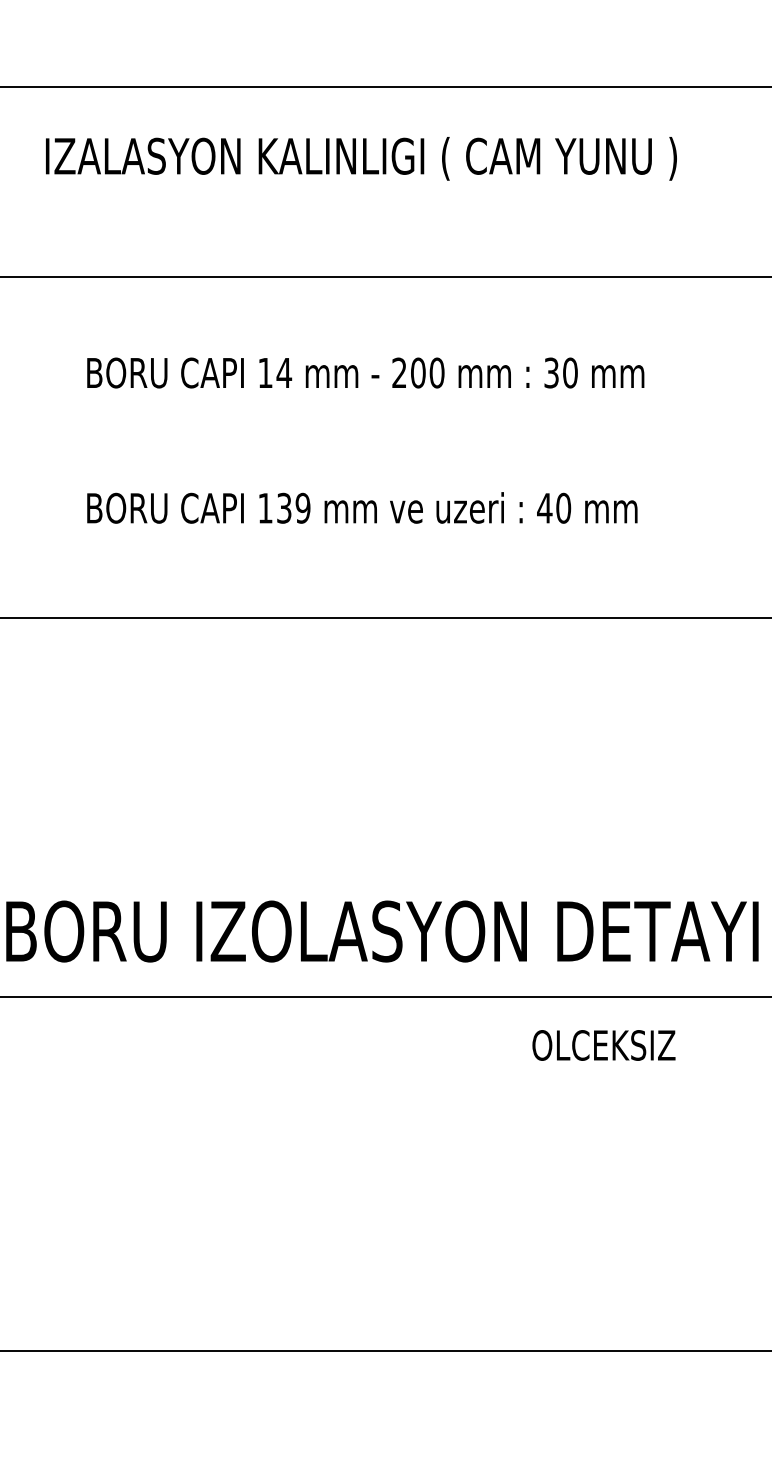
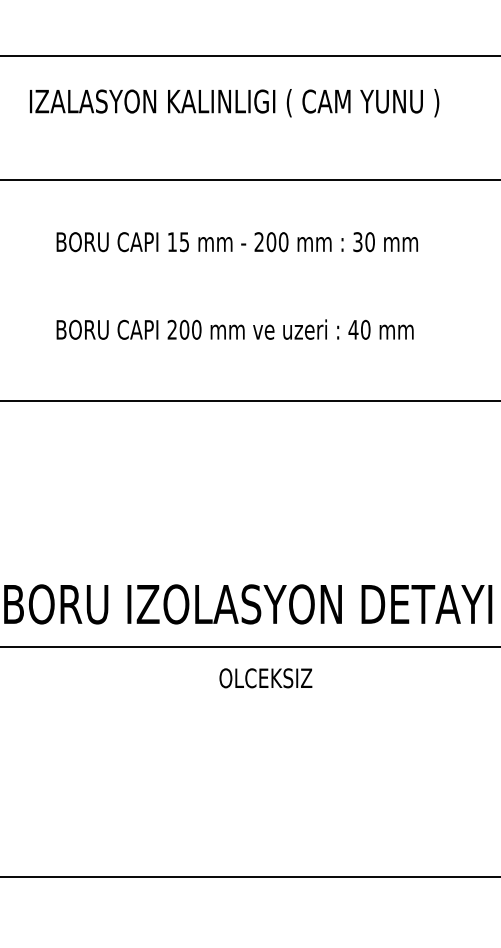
text: (284, 373) -> (184, 242), 14 -> 15
text: (284, 507) -> (184, 329), 139 -> 200
text: (603, 1045) -> (265, 678), moved

